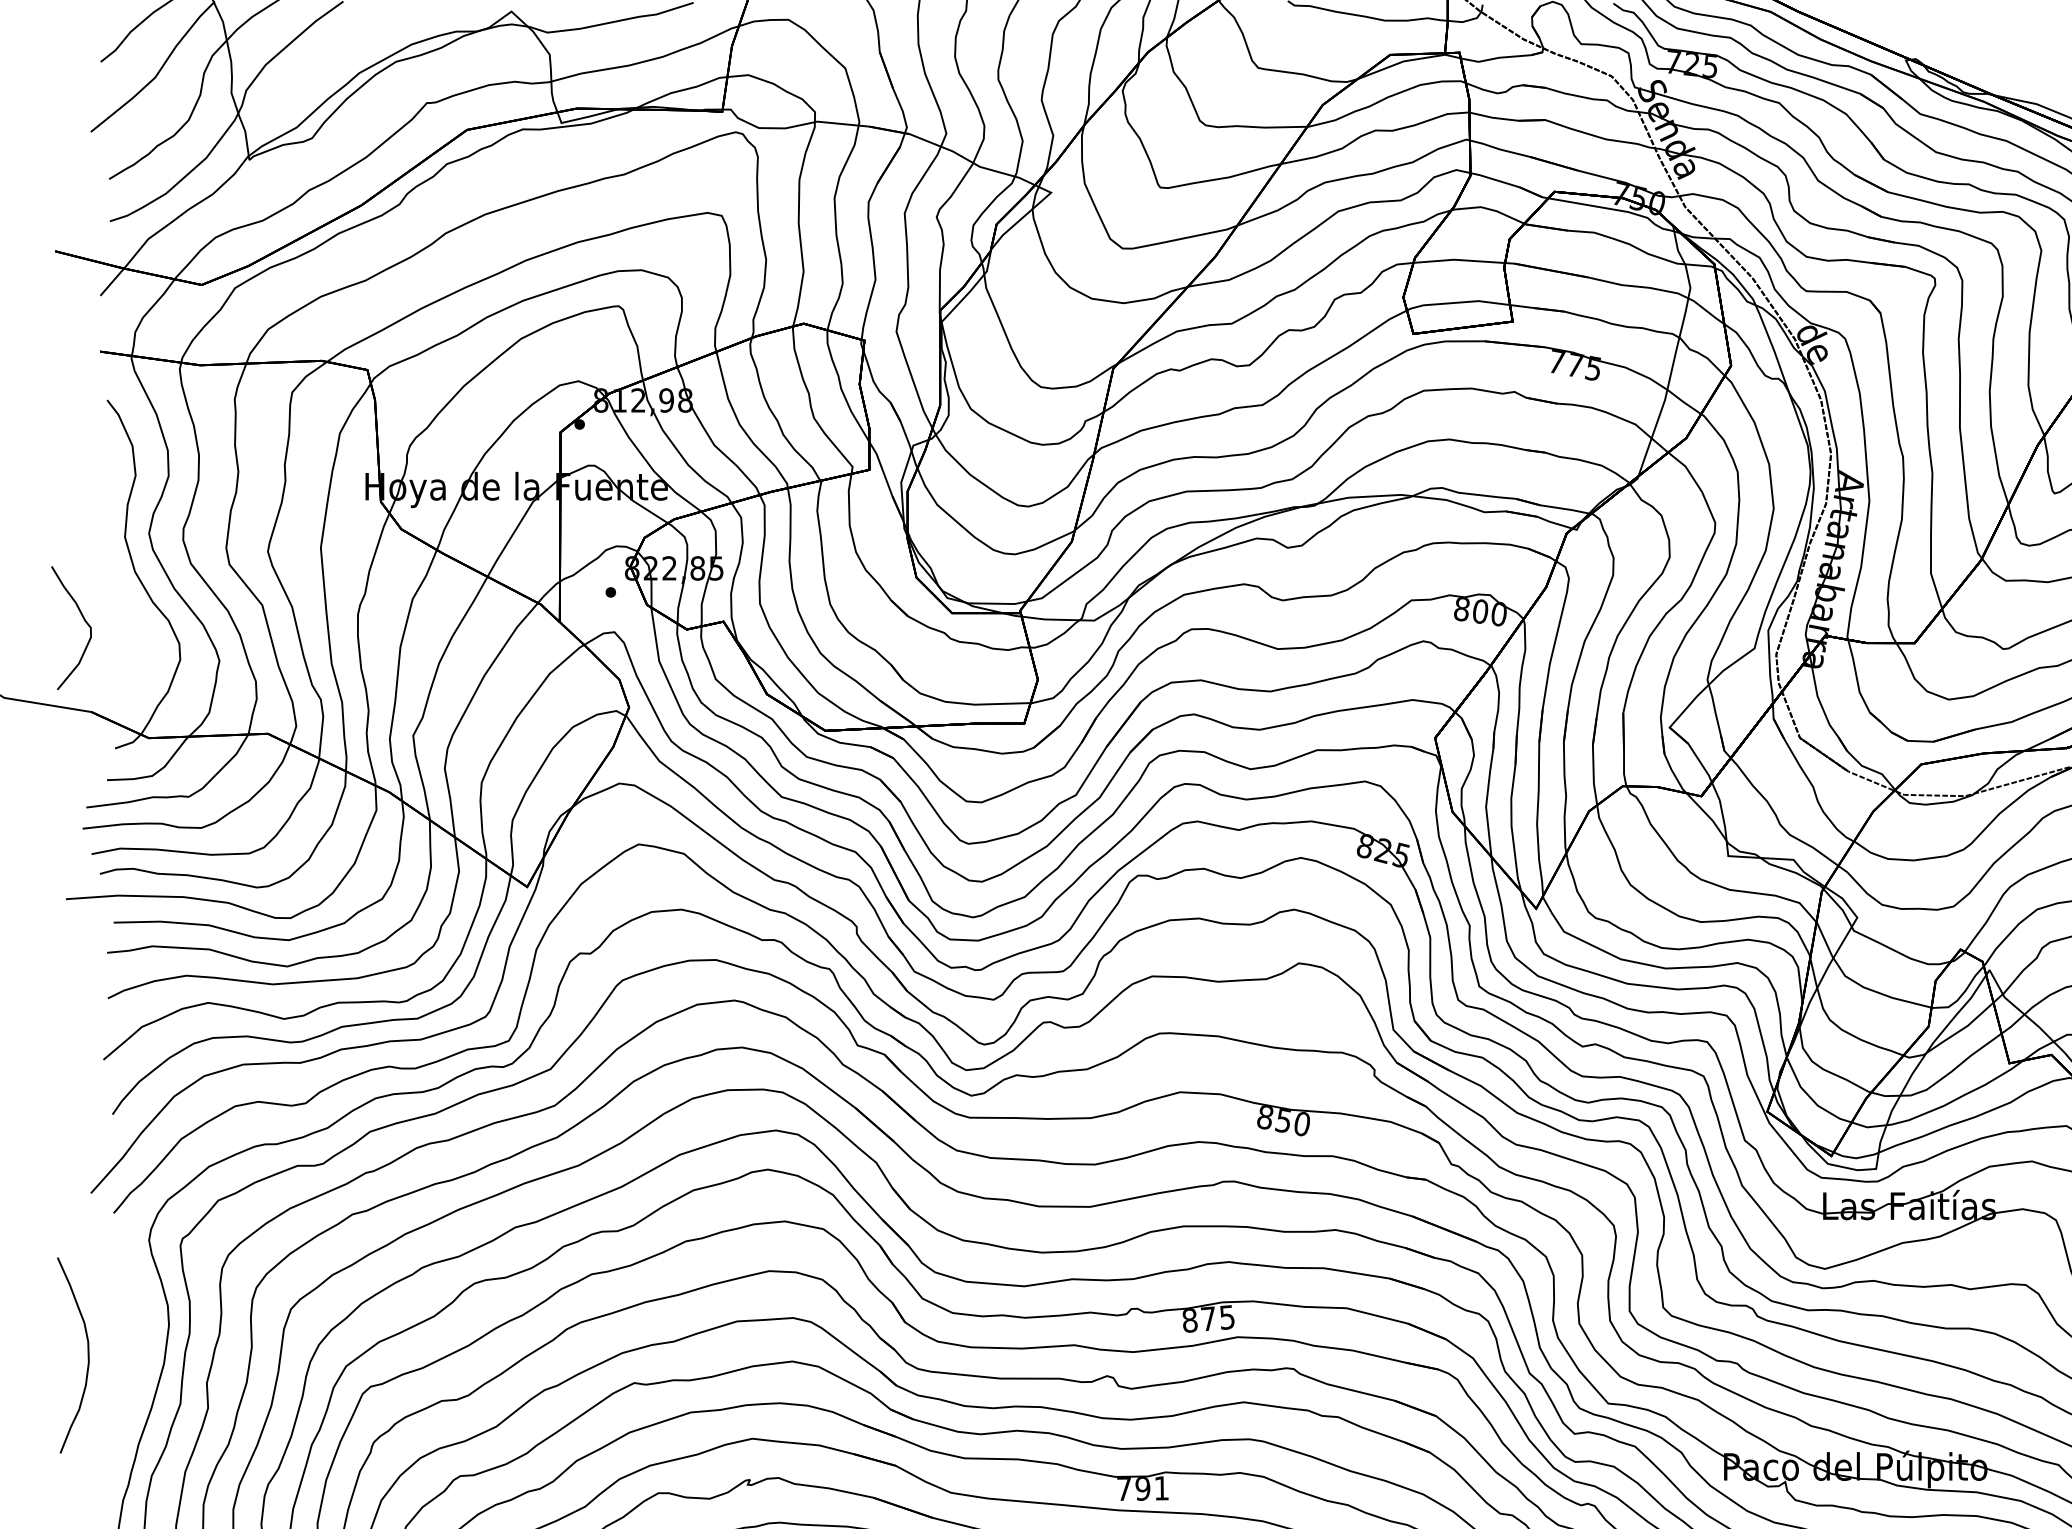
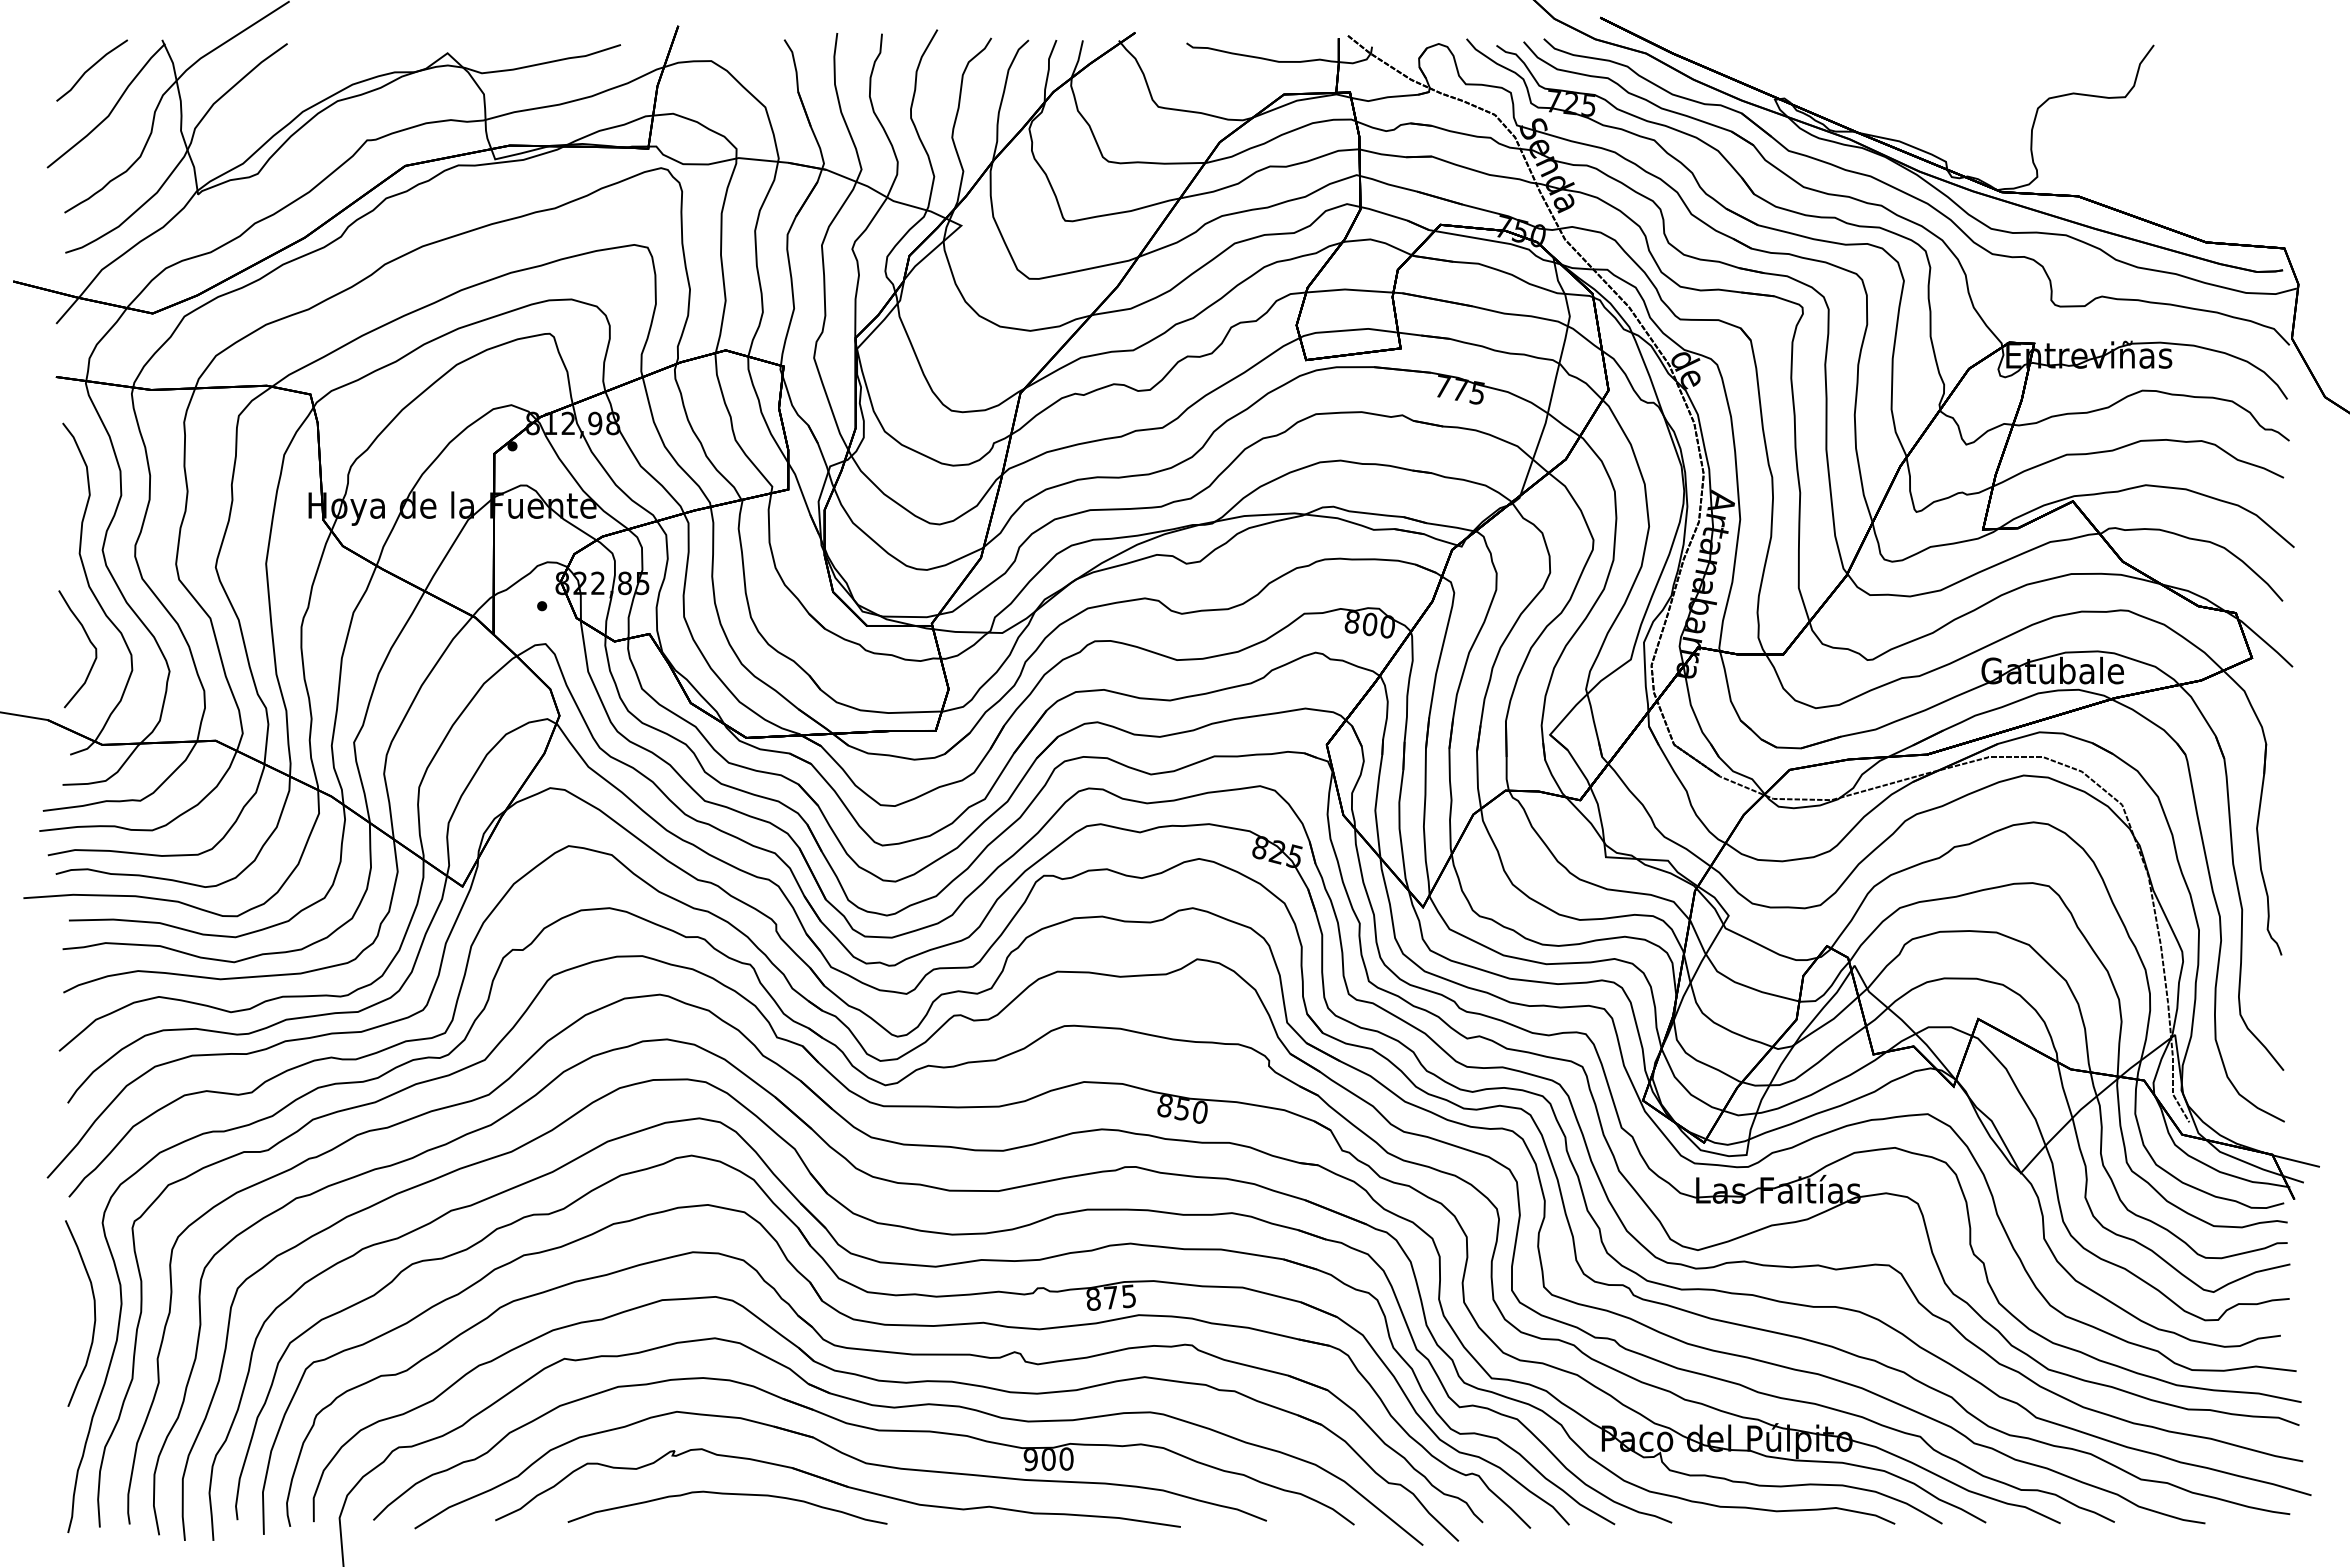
curve: (82, 619) -> (88, 640), moved
curve: (88, 1355) -> (94, 1313), moved
text: (1142, 1488) -> (1048, 1459), 791 -> 900

